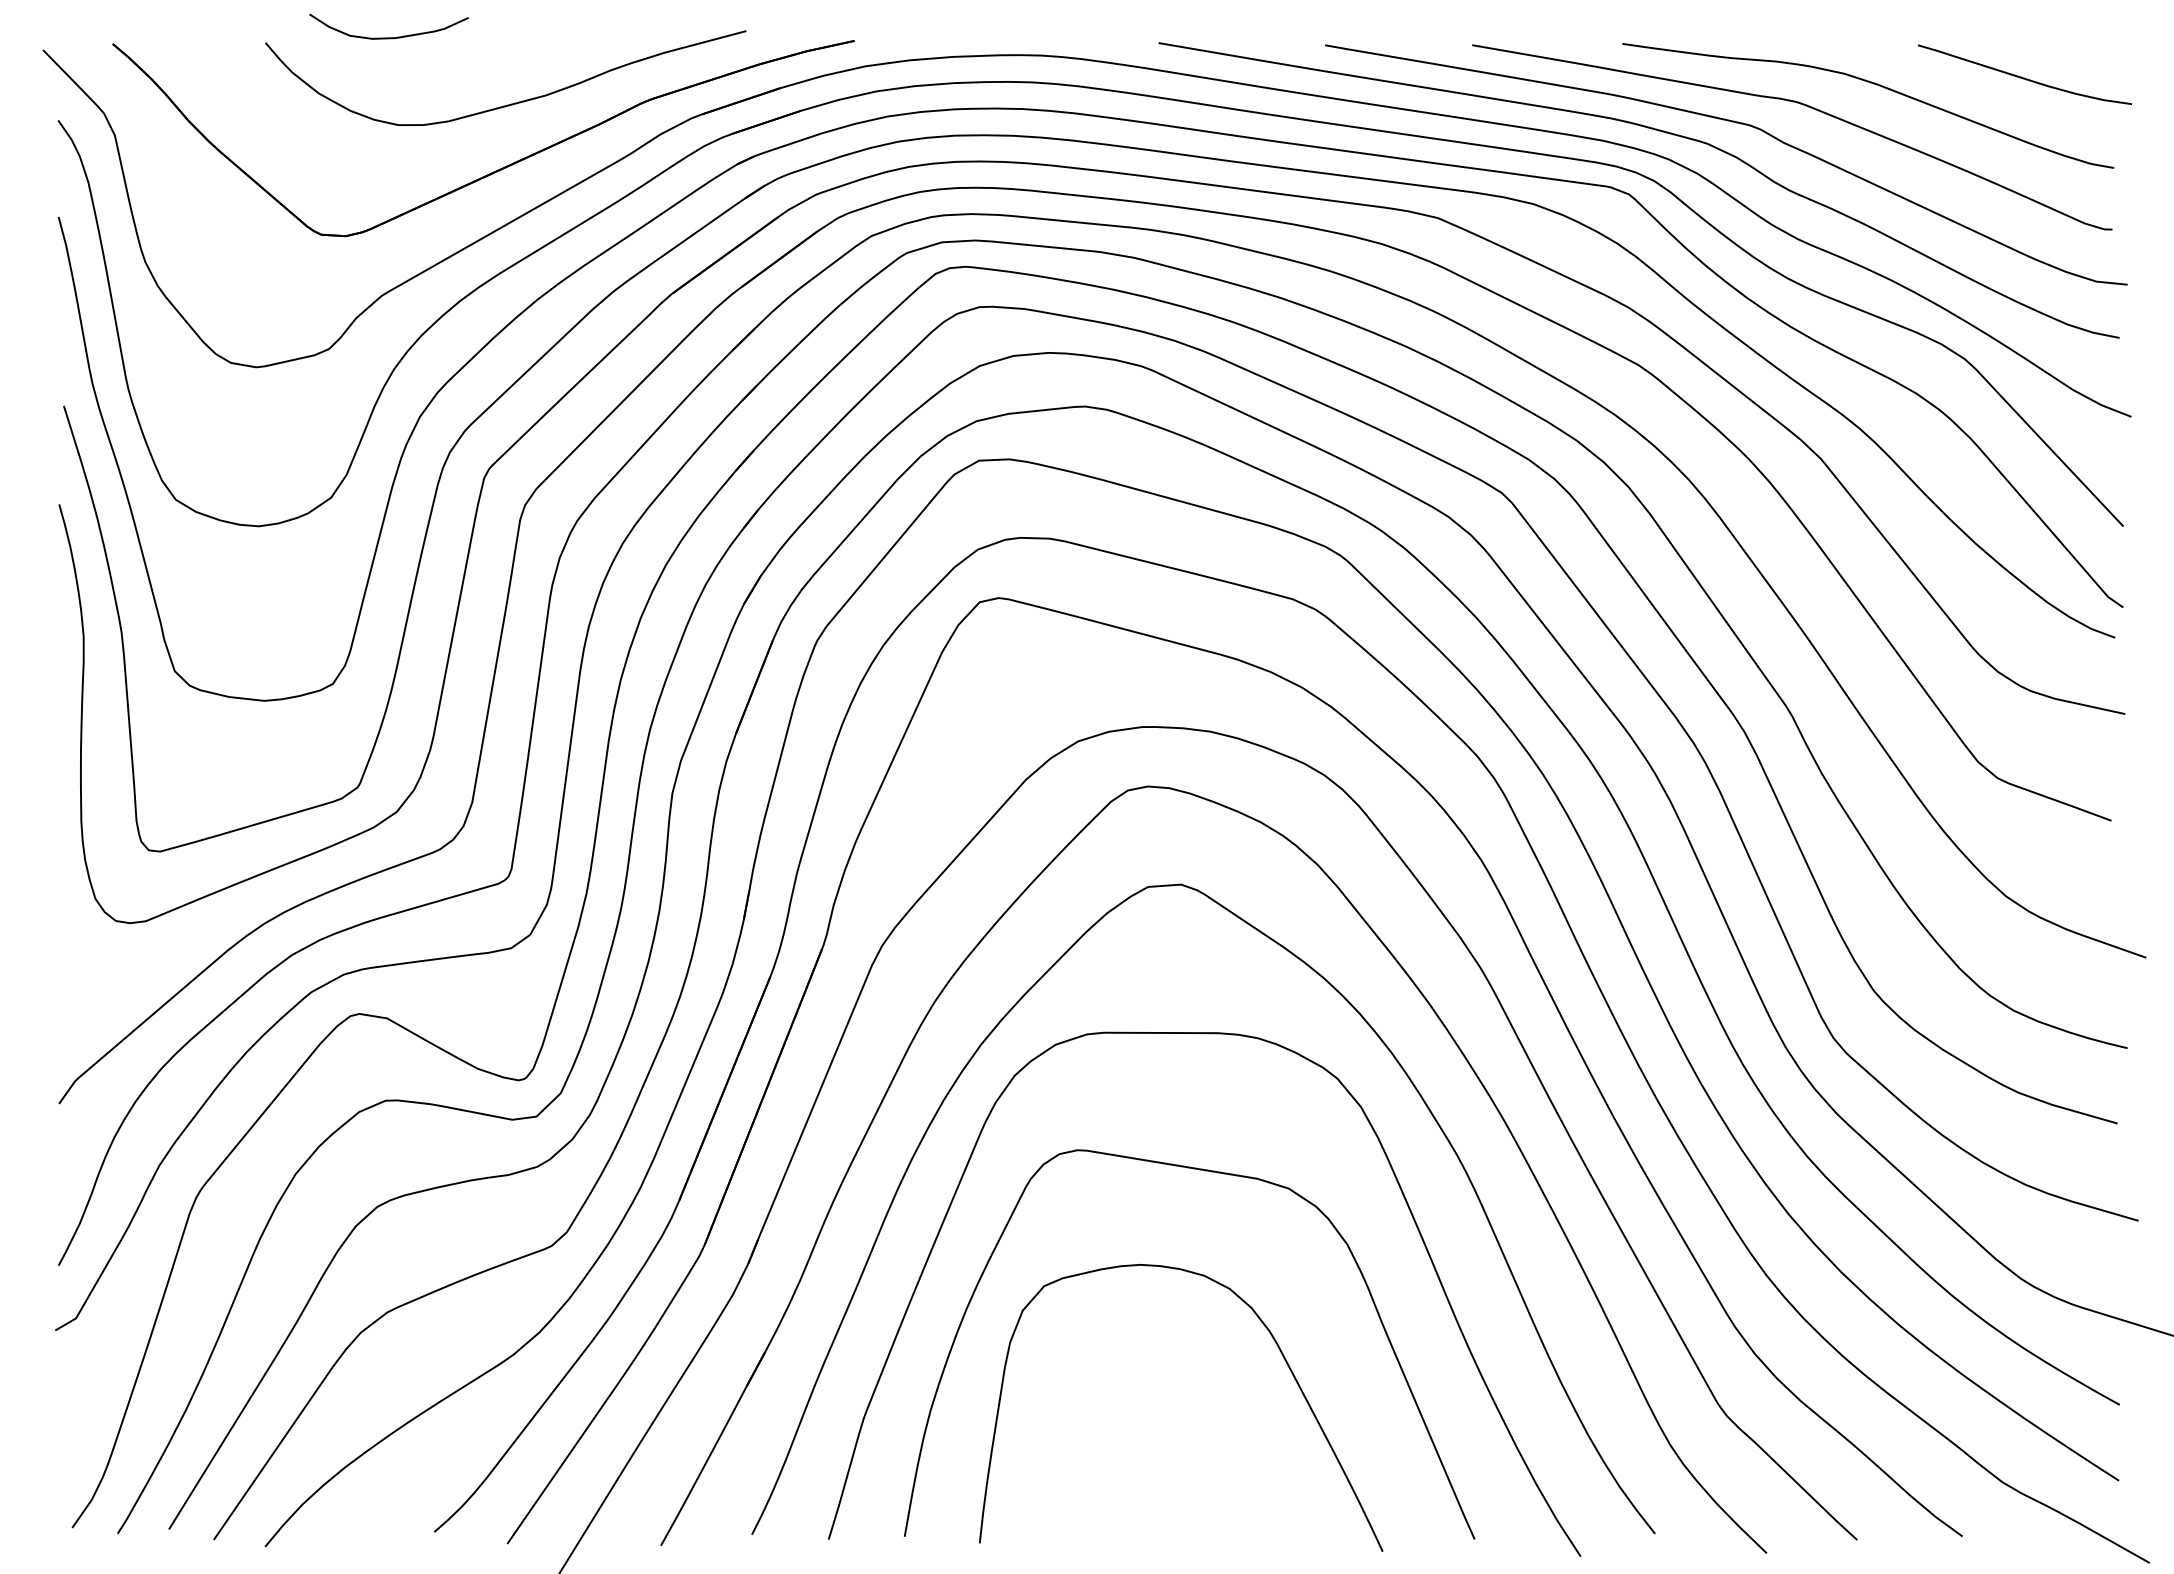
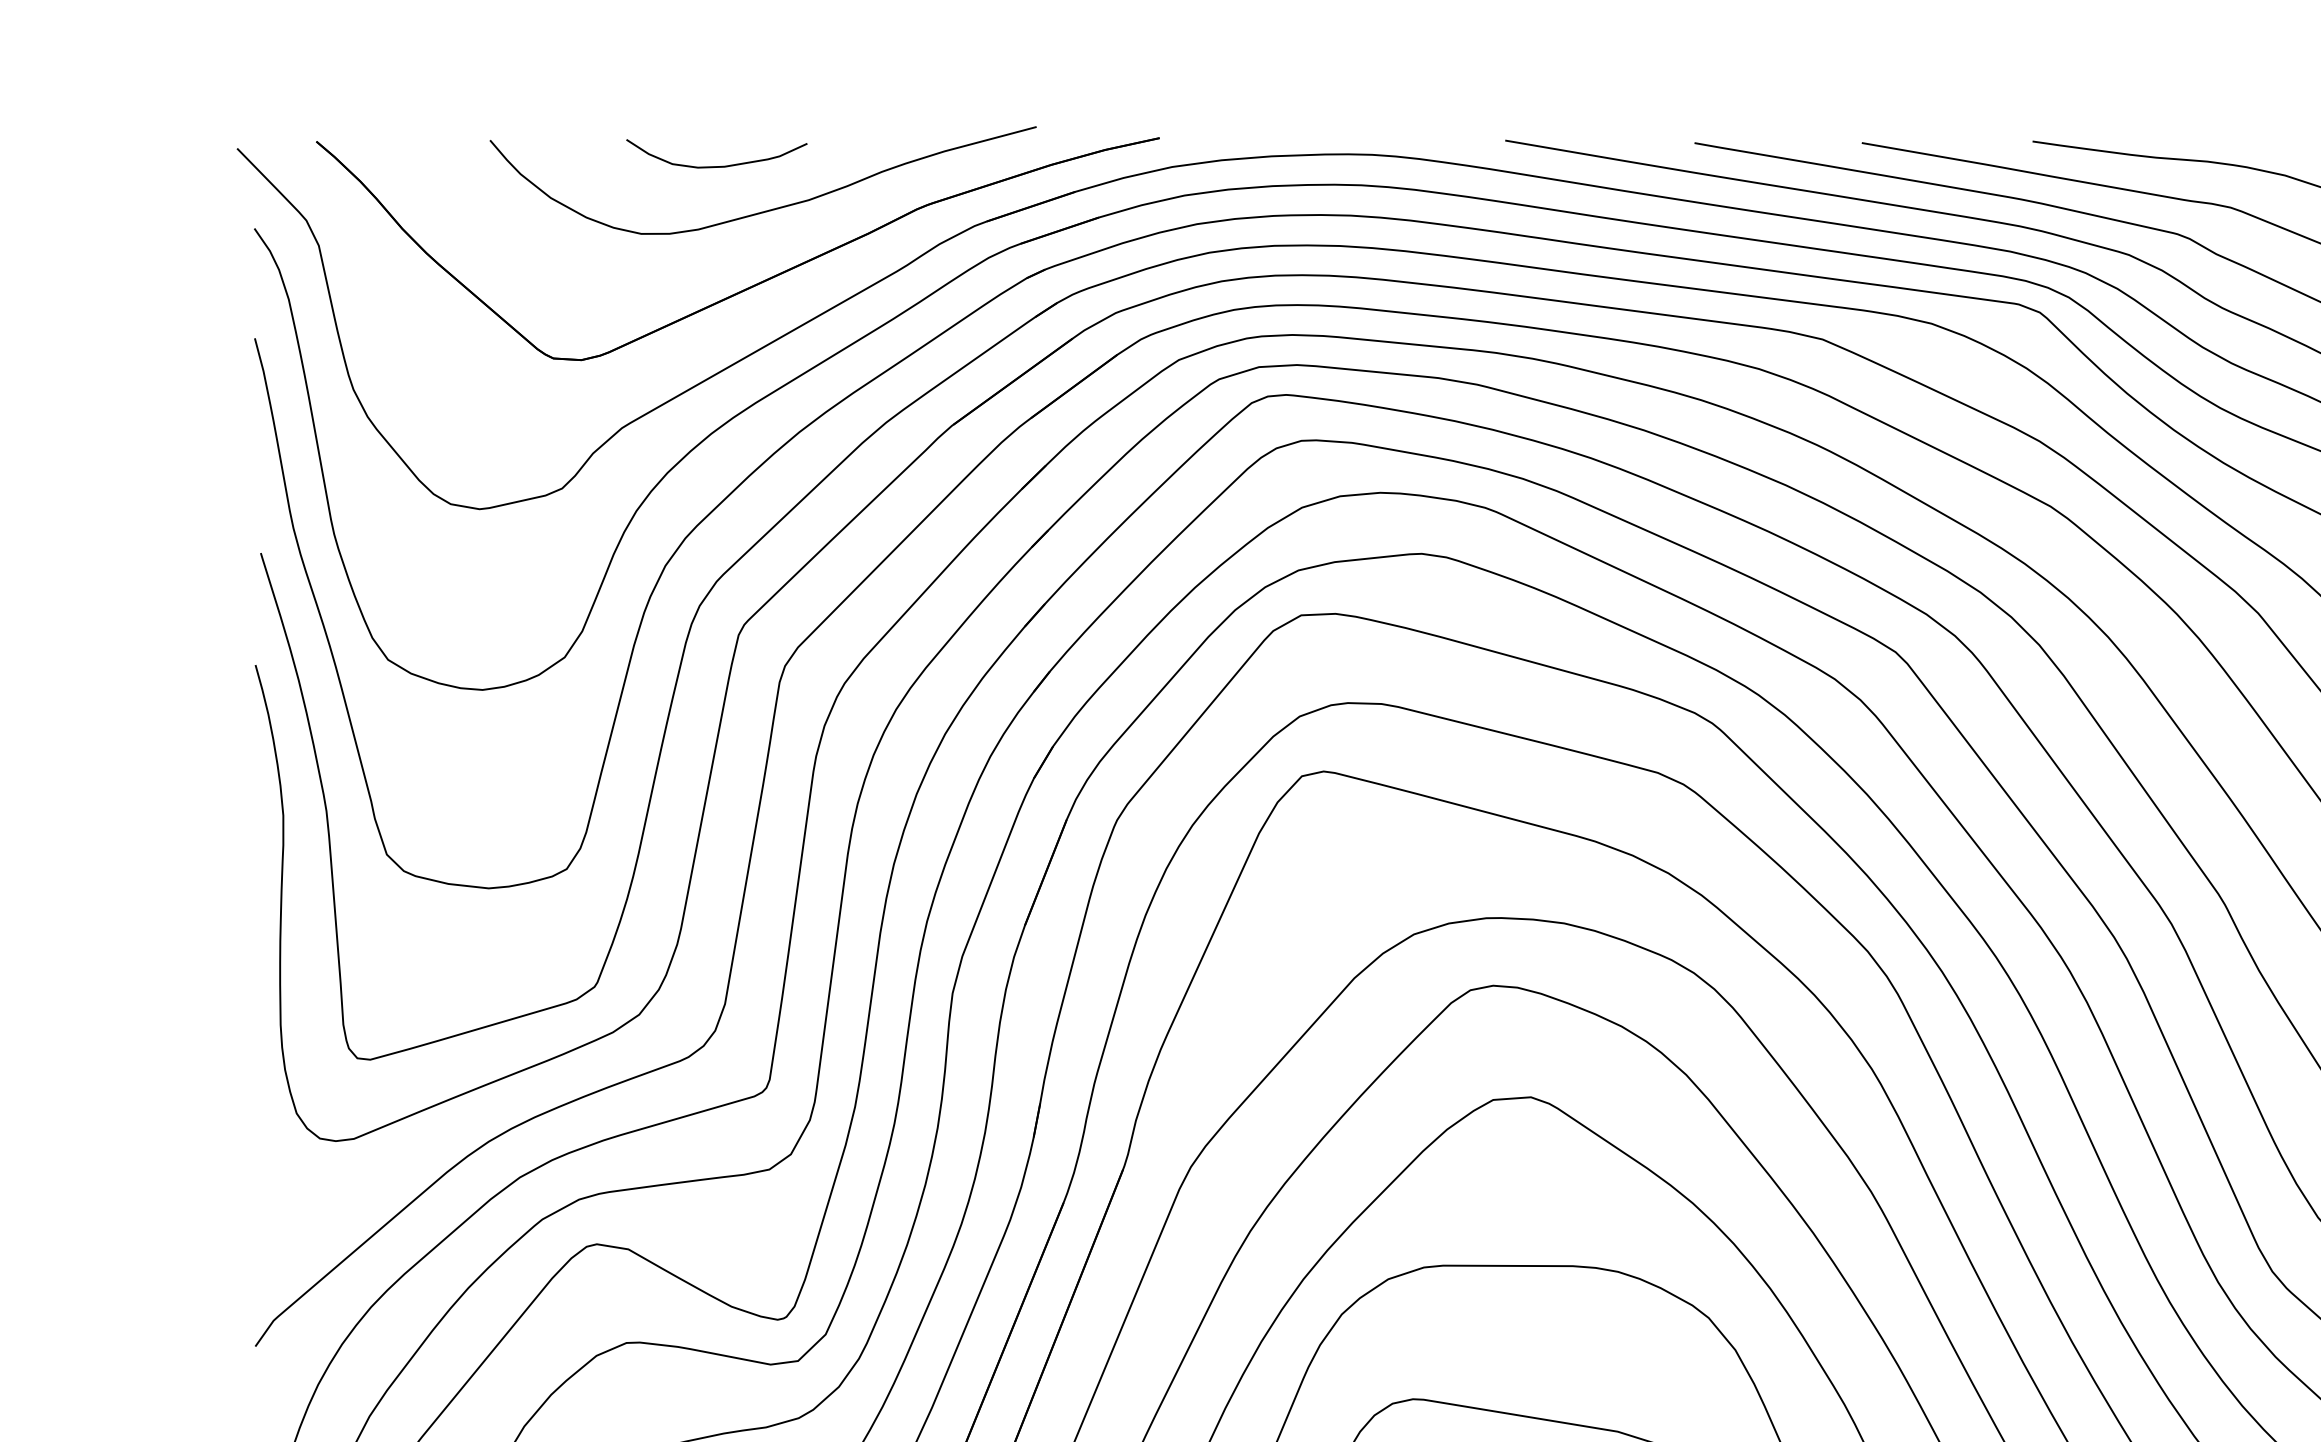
curve: (388, 37) -> (716, 166), moved

